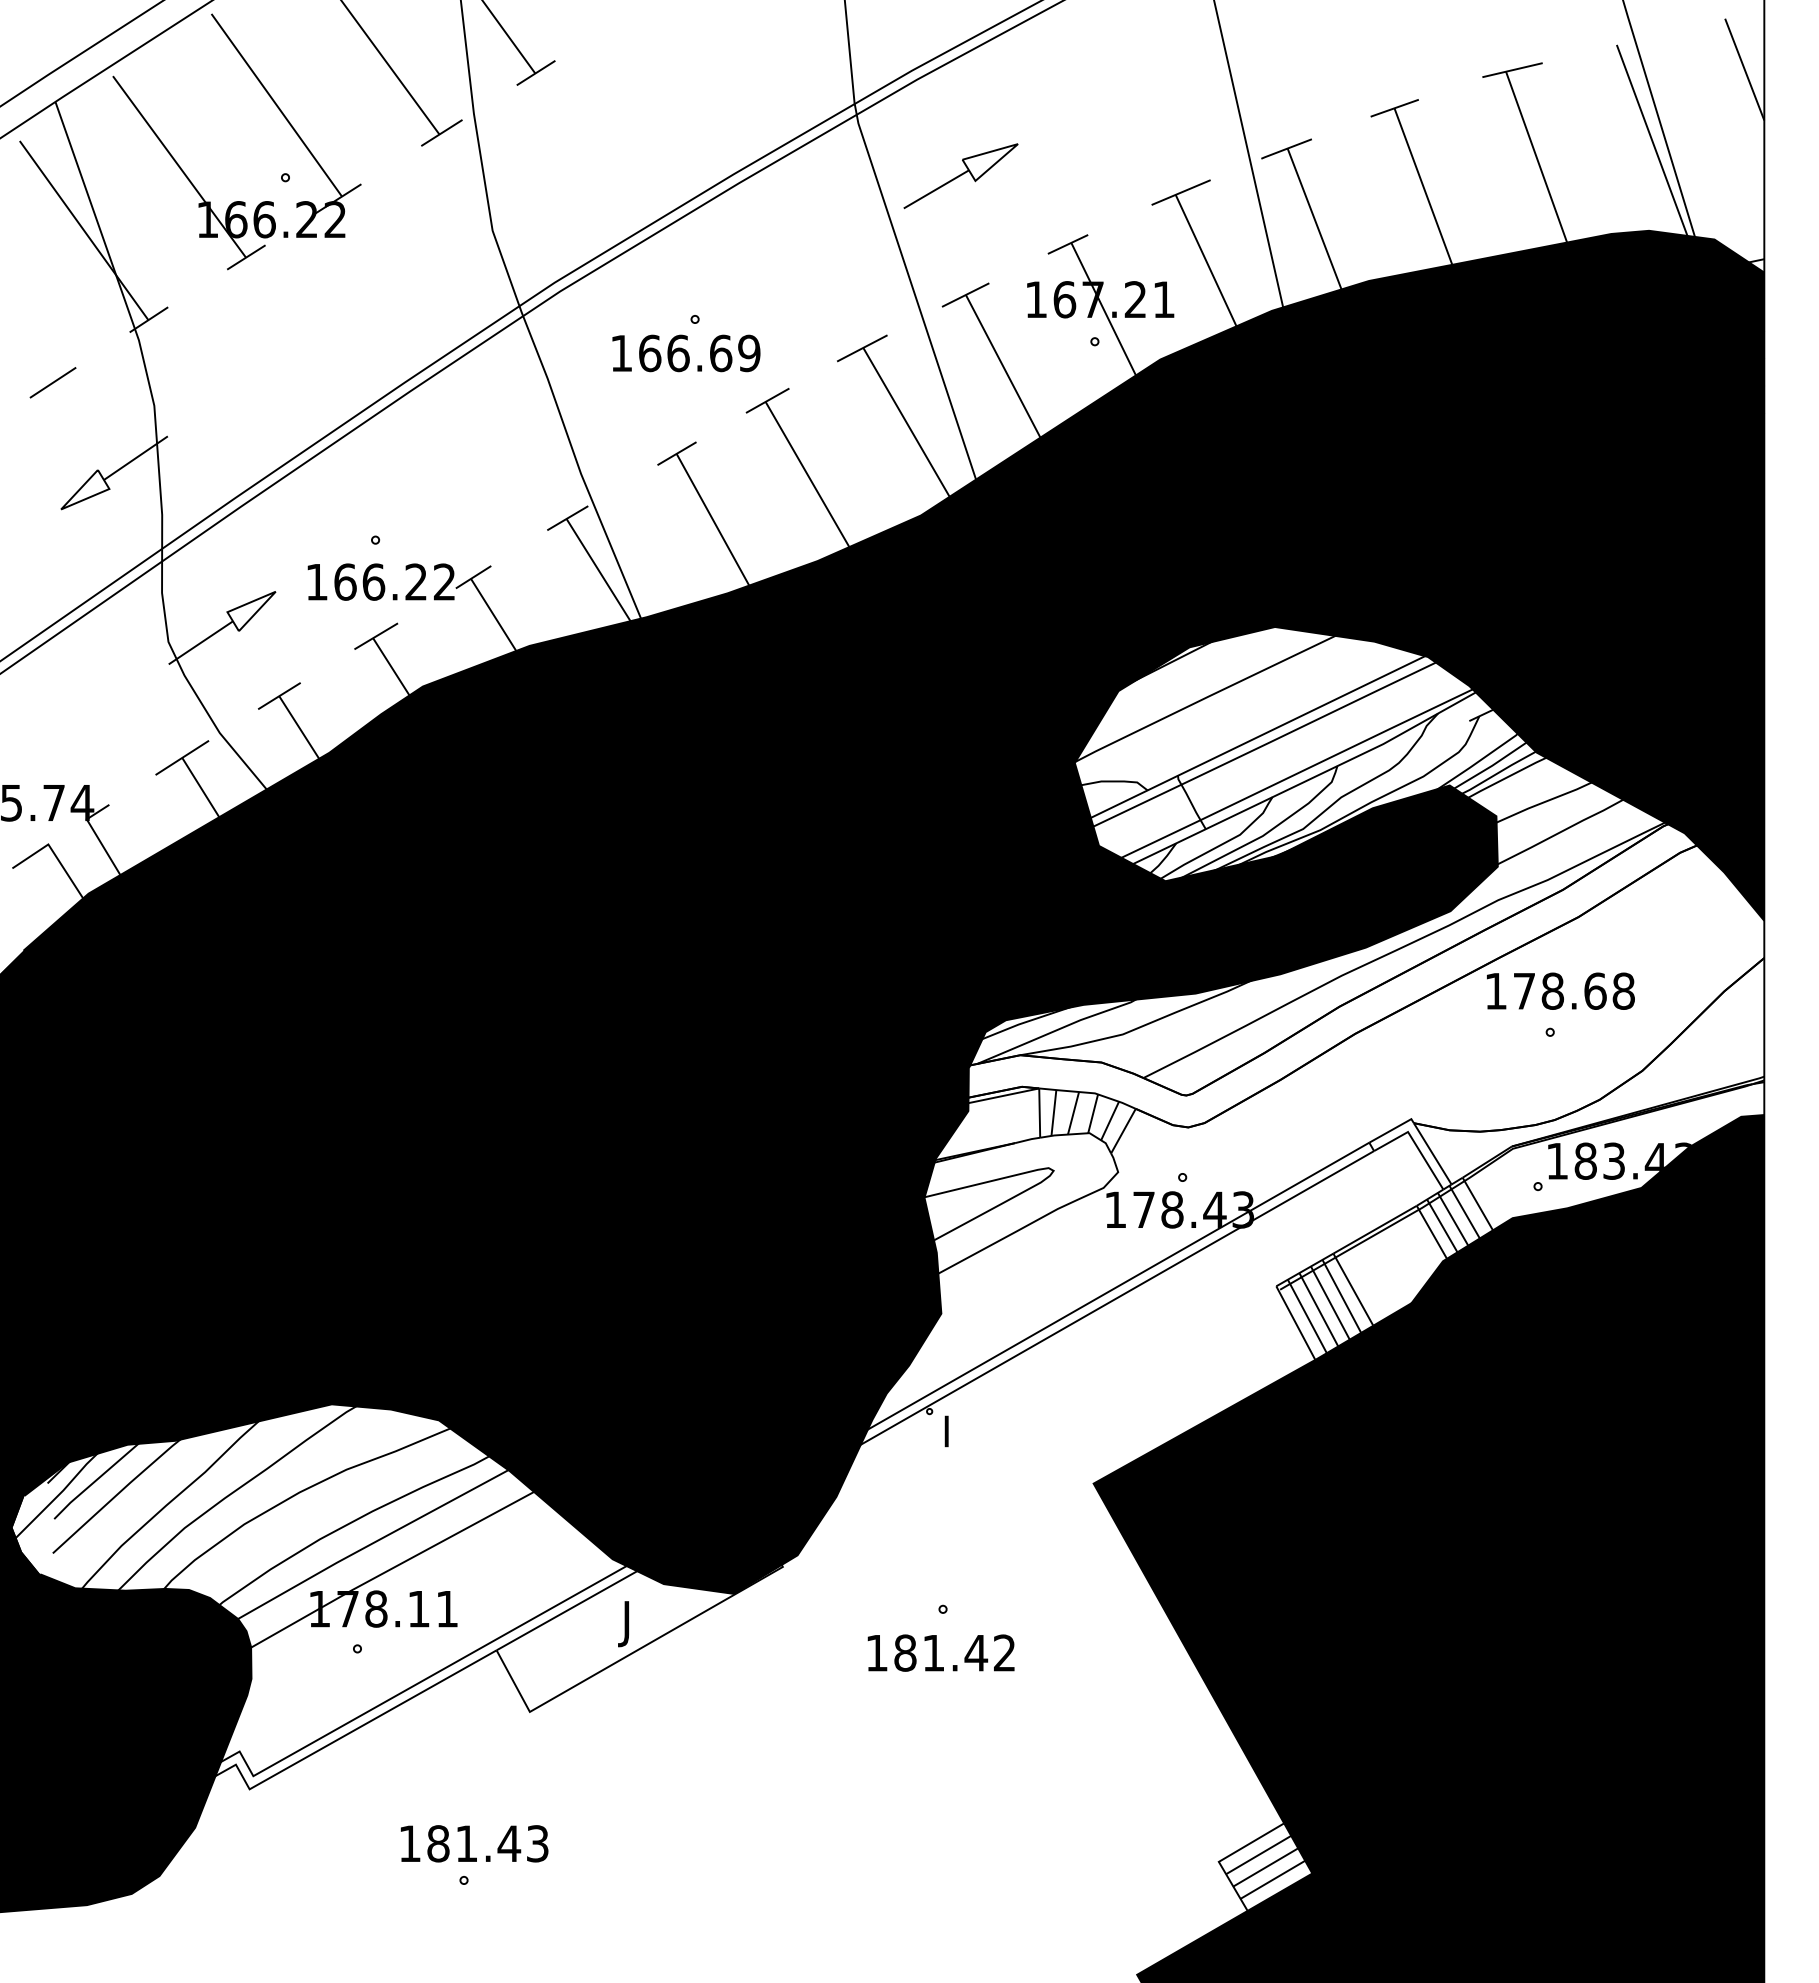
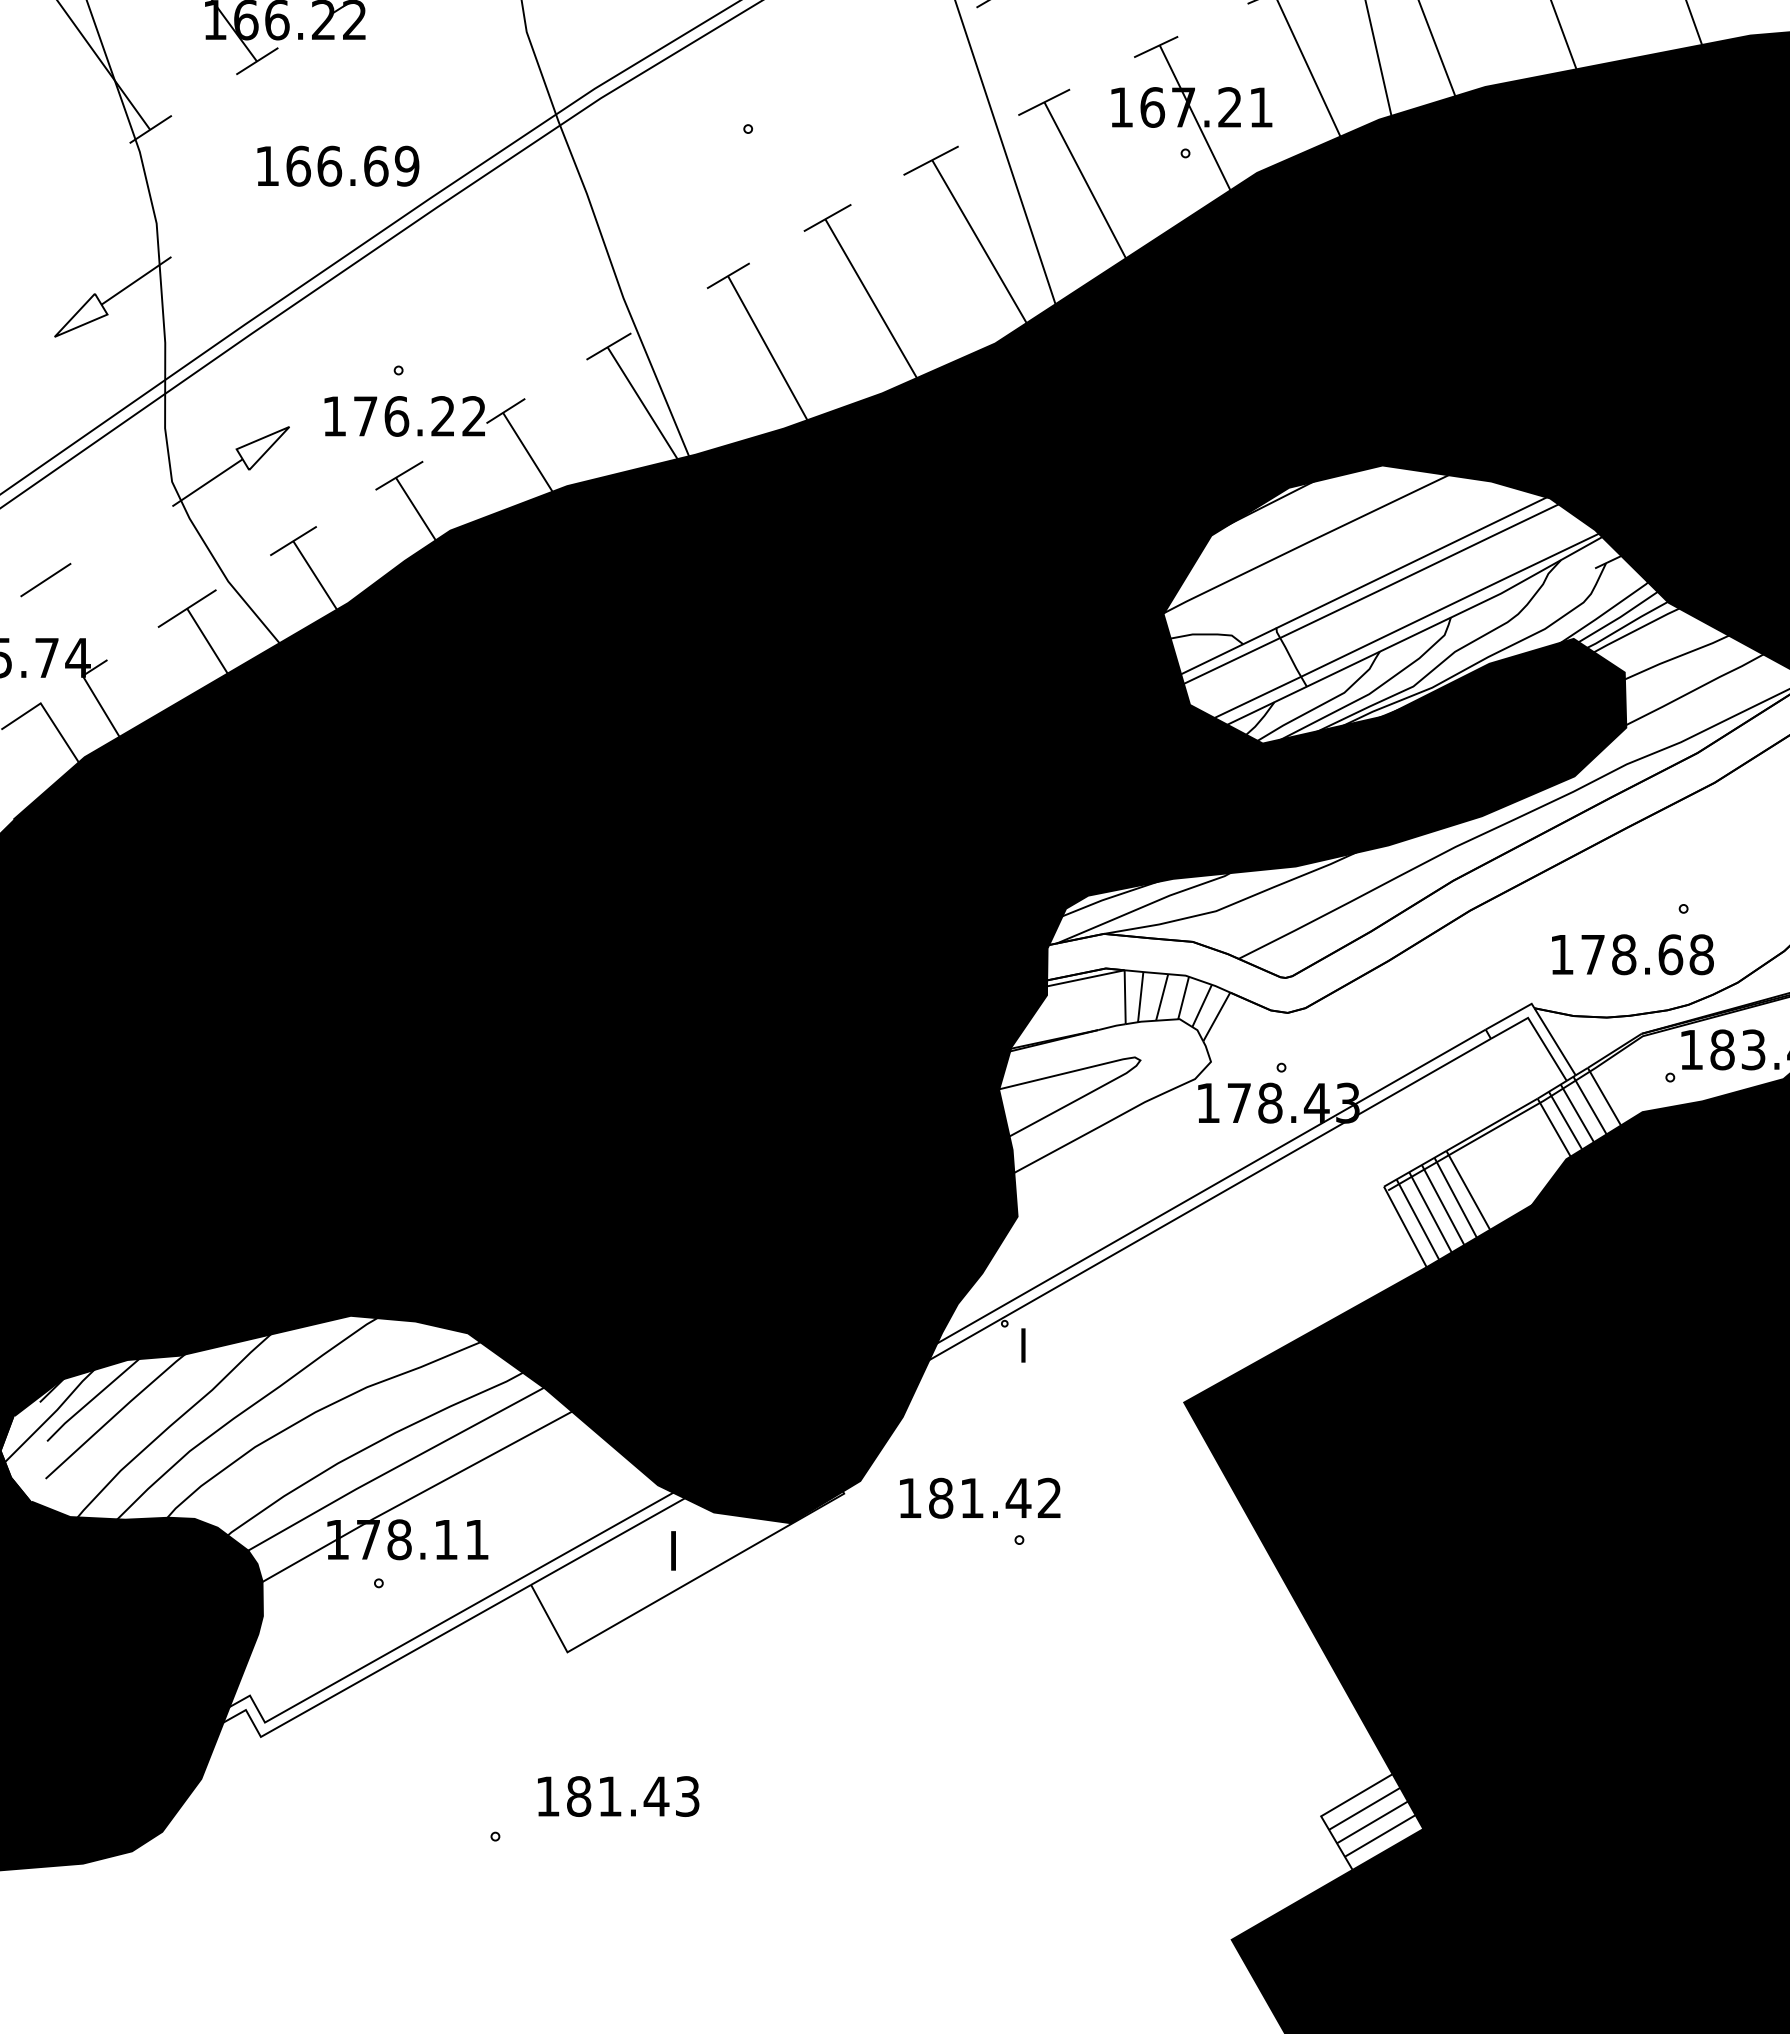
text: (686, 353) -> (338, 166), moved
line: (52, 382) -> (45, 579), moved
text: (345, 581) -> (365, 415), 166.22 -> 176.22
text: (1560, 990) -> (1632, 953), moved
text: (623, 1642) -> (669, 1576), J -> I
text: (940, 1652) -> (979, 1497), moved
text: (474, 1843) -> (618, 1796), moved

